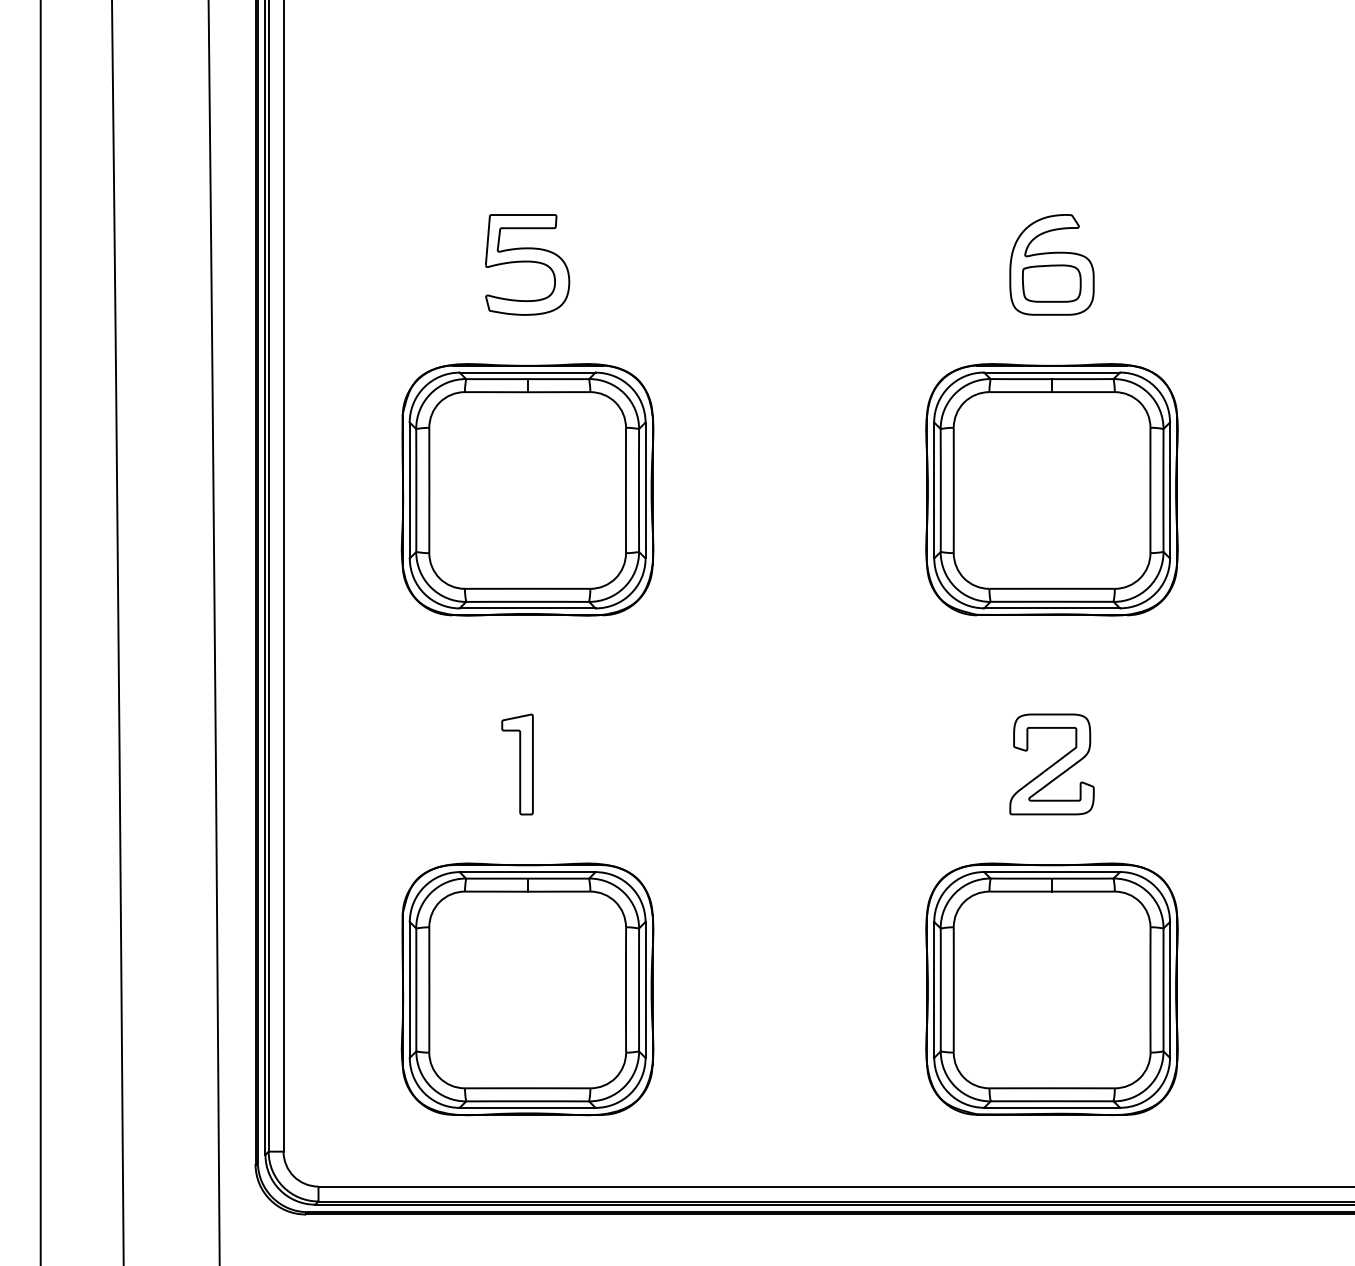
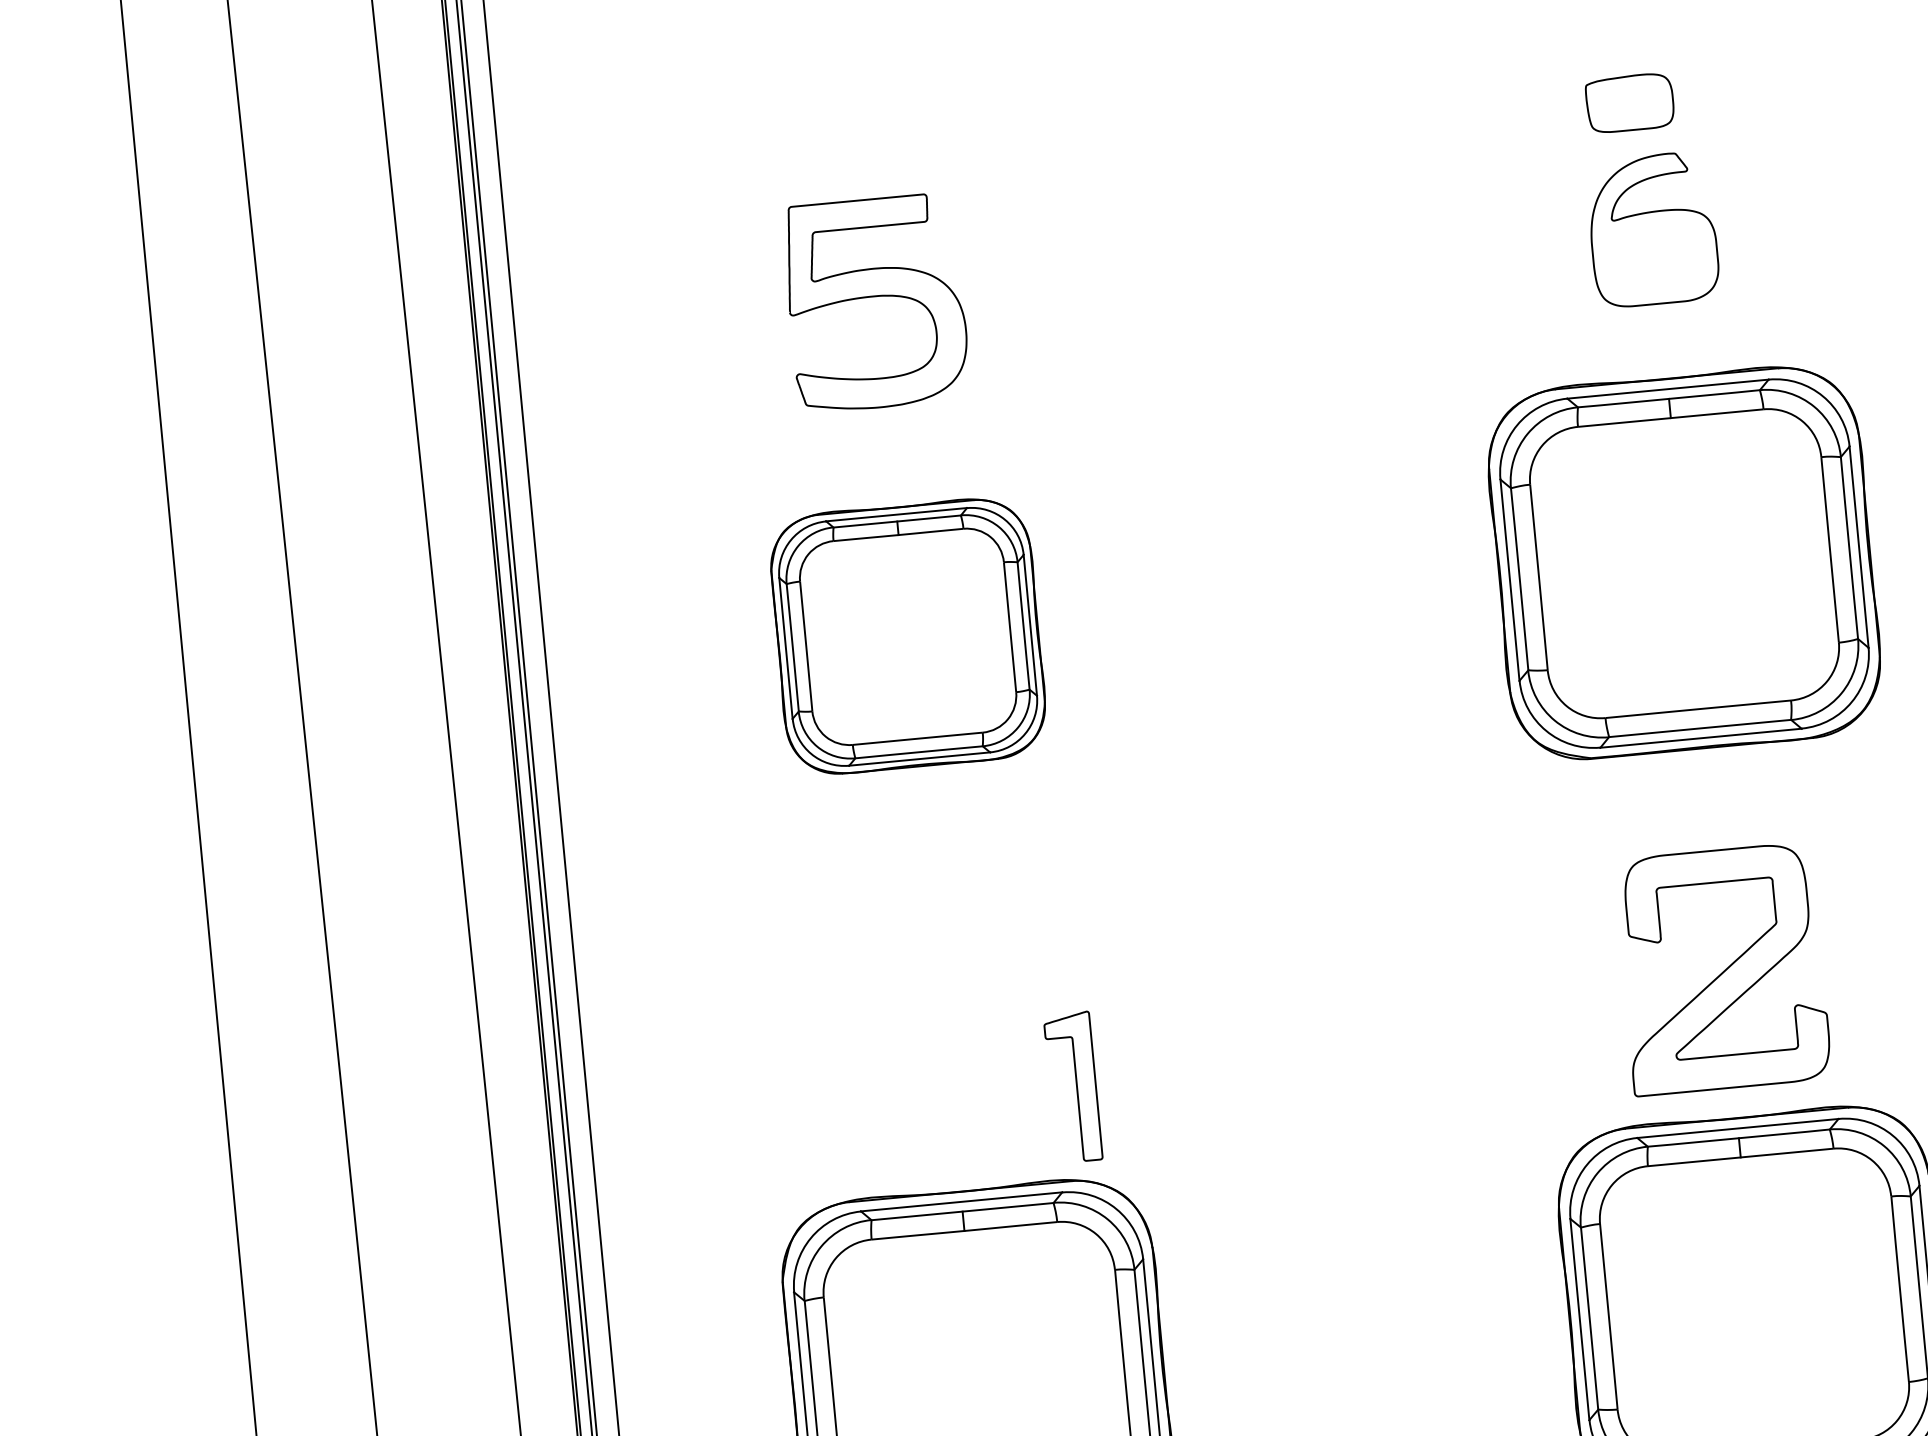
part: (527, 264) -> (876, 302), size x1.4
part: (1051, 283) -> (1629, 102), moved
part: (527, 489) -> (907, 635), size x0.7
part: (517, 764) -> (1073, 1087), moved
part: (1051, 764) -> (1721, 969), size x1.6

